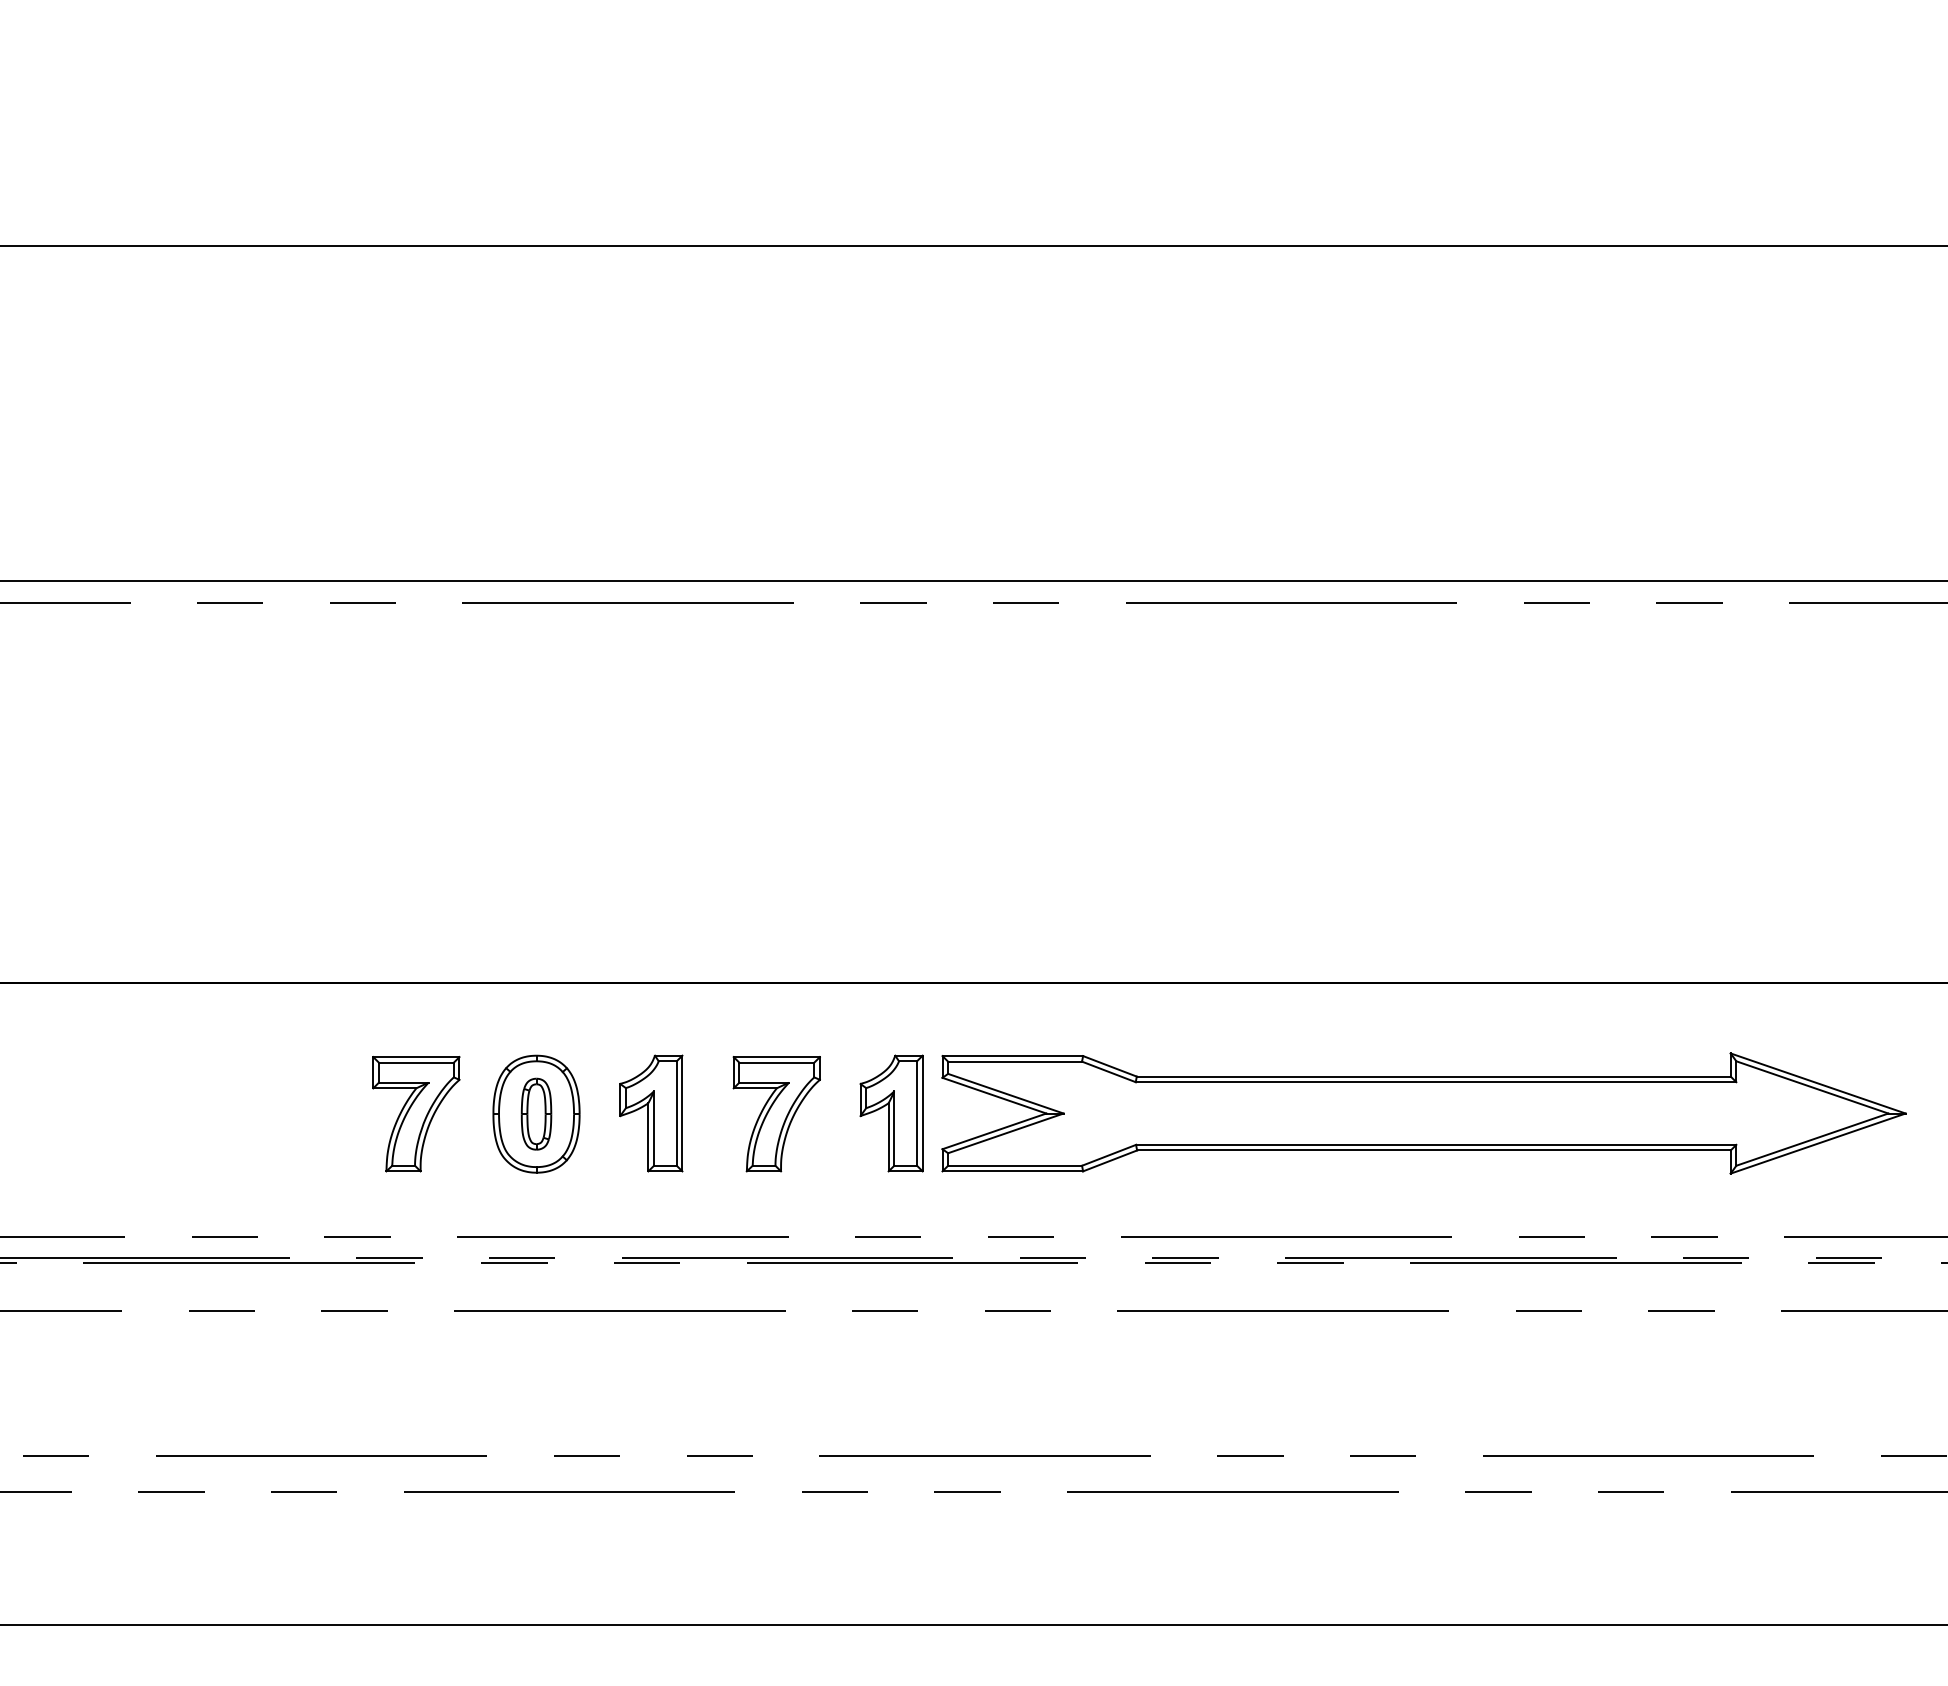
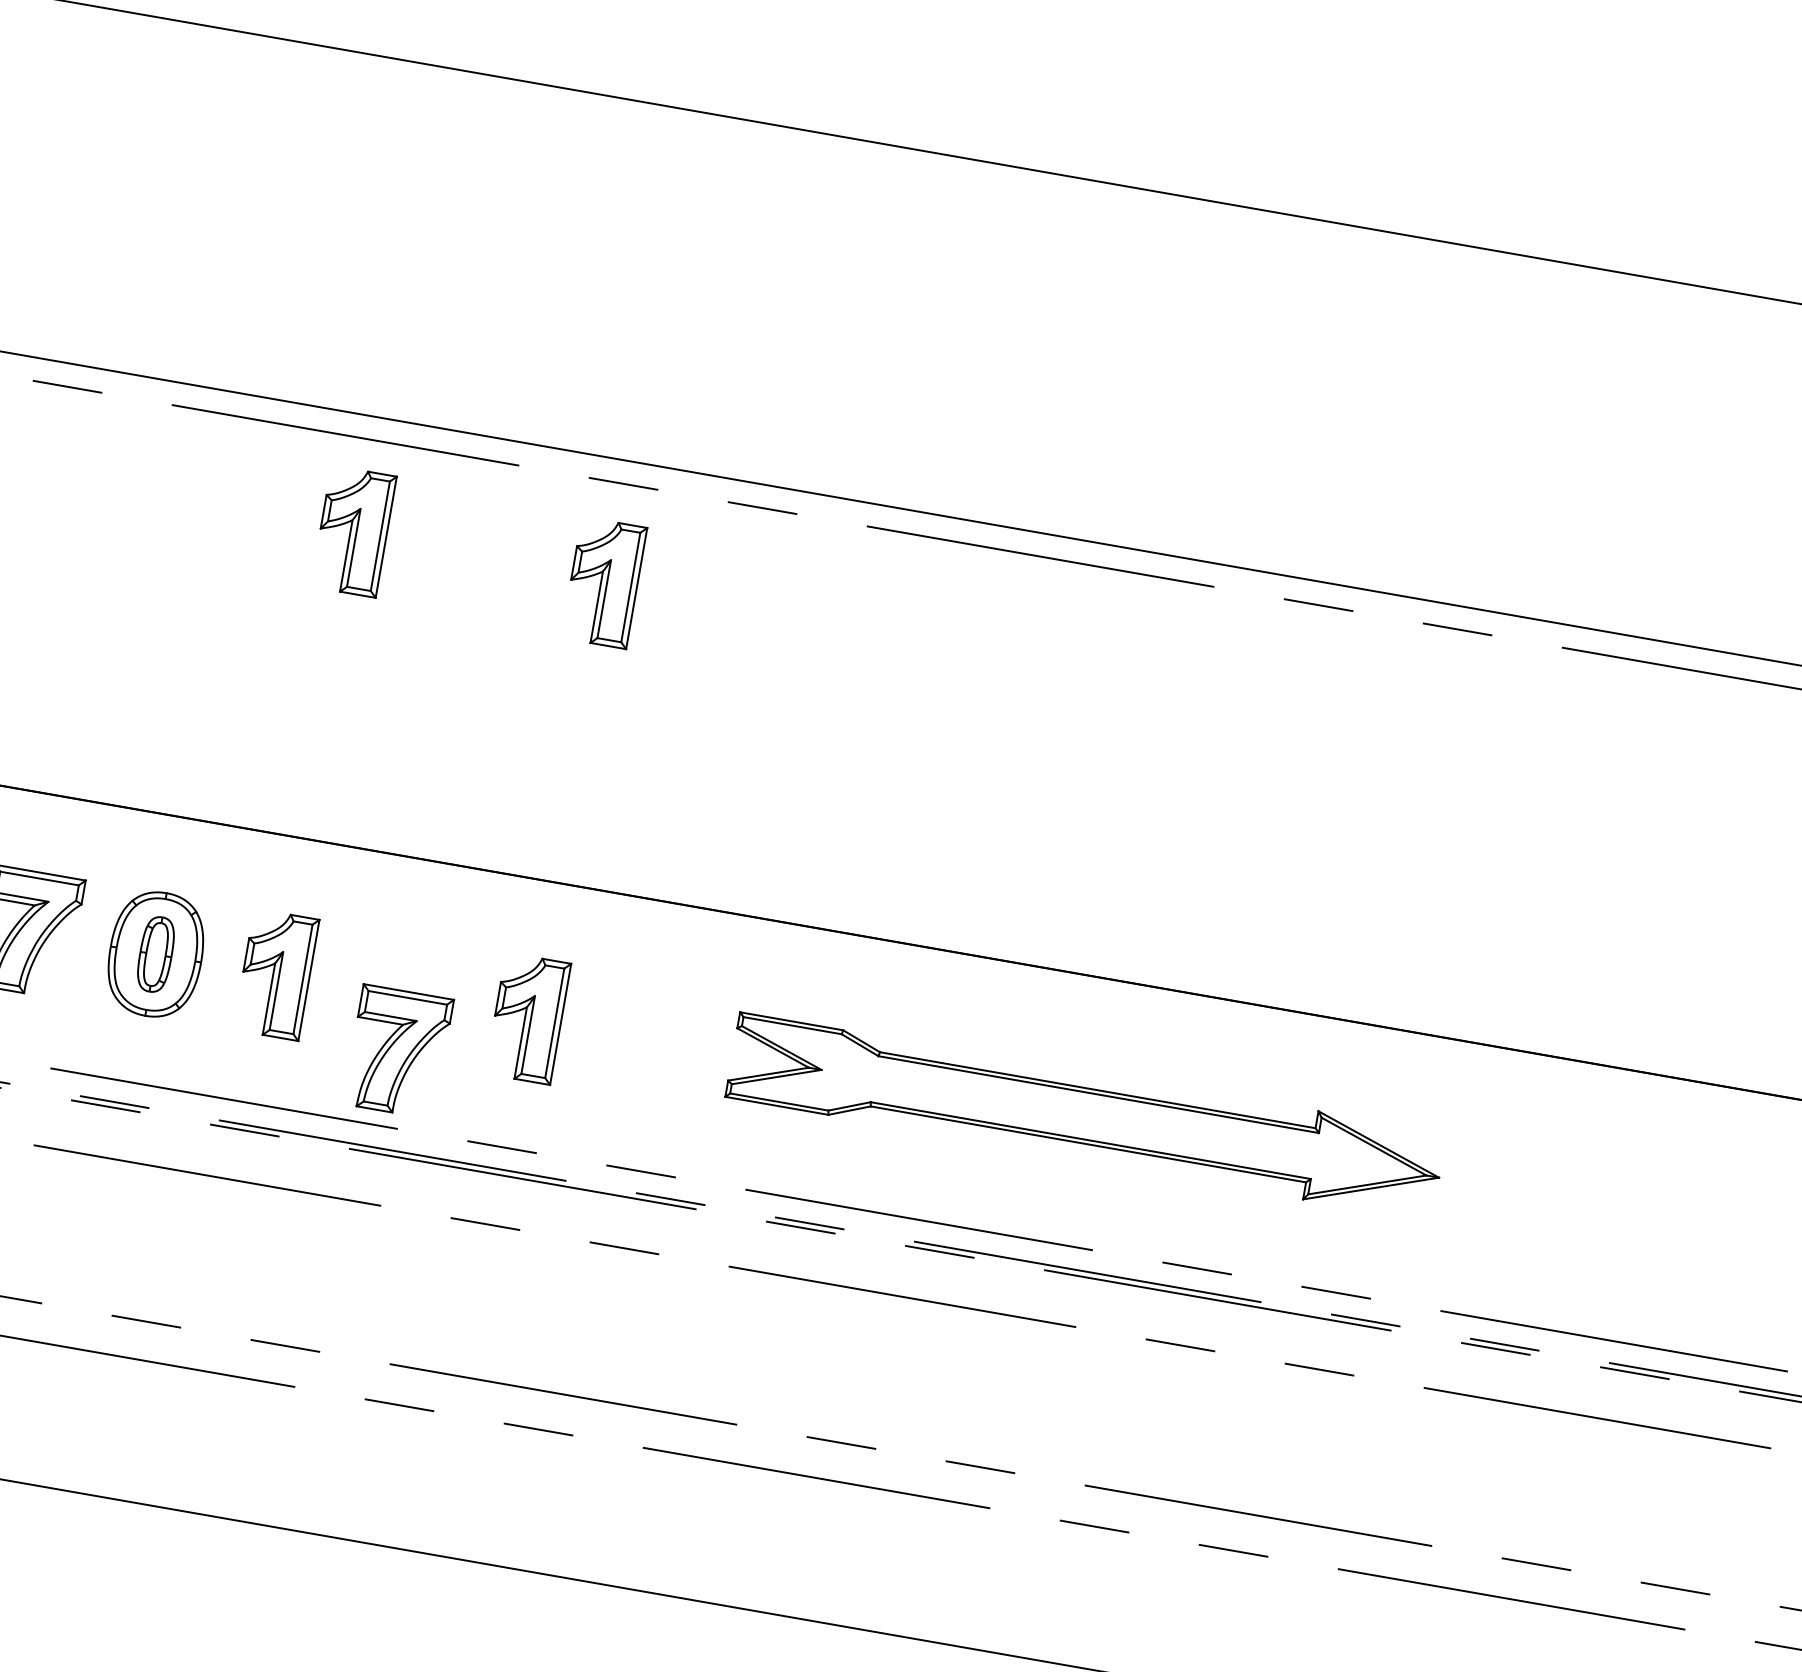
part: (651, 690) -> (353, 531), added
part: (891, 697) -> (604, 582), added
part: (1423, 1113) -> (1085, 1115), size x0.7
part: (776, 1114) -> (398, 1052), moved

